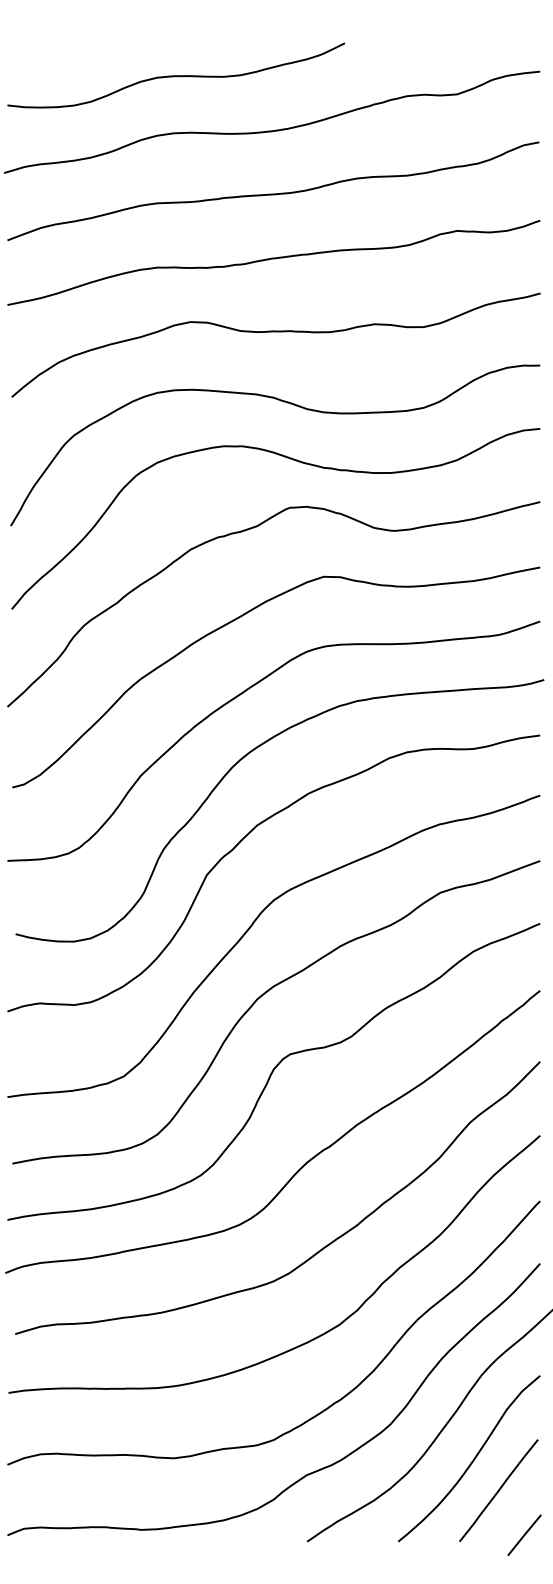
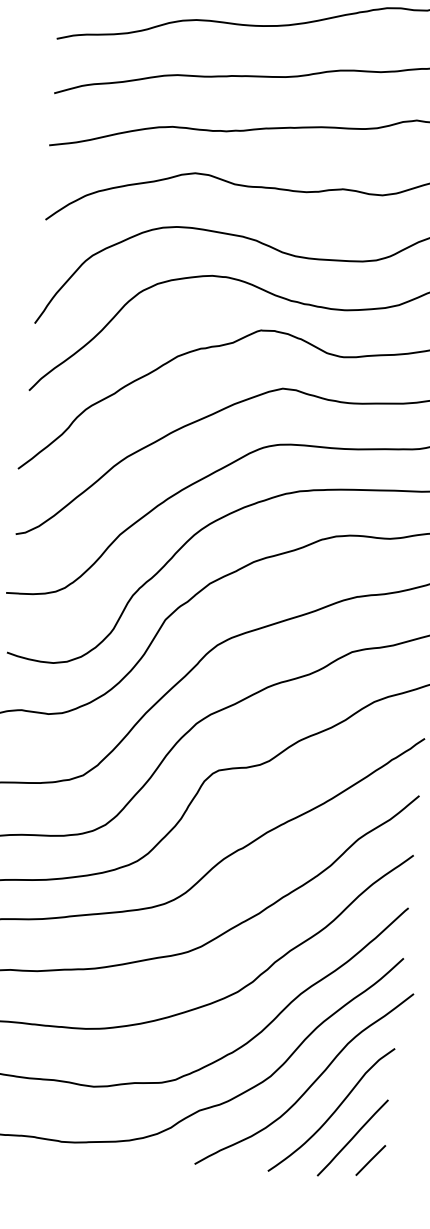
line: (524, 1534) -> (370, 1159), moved

